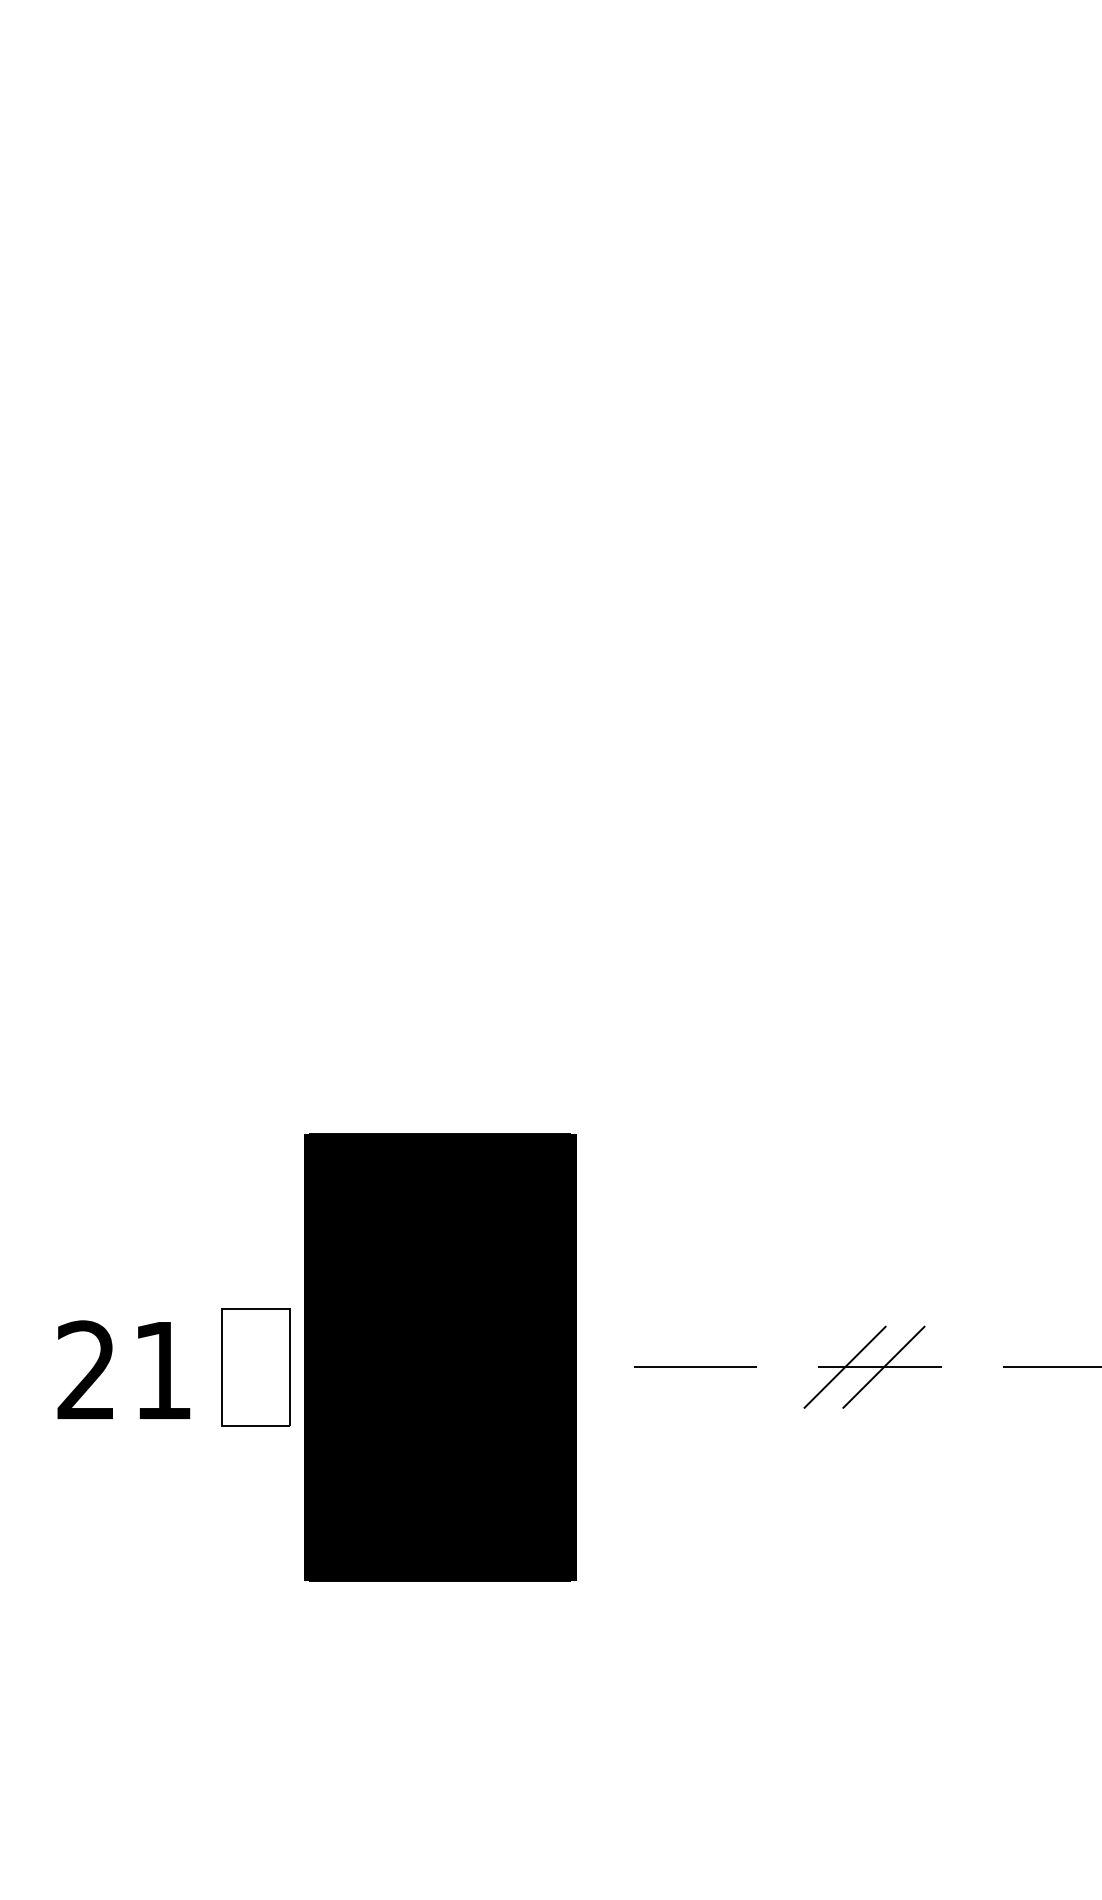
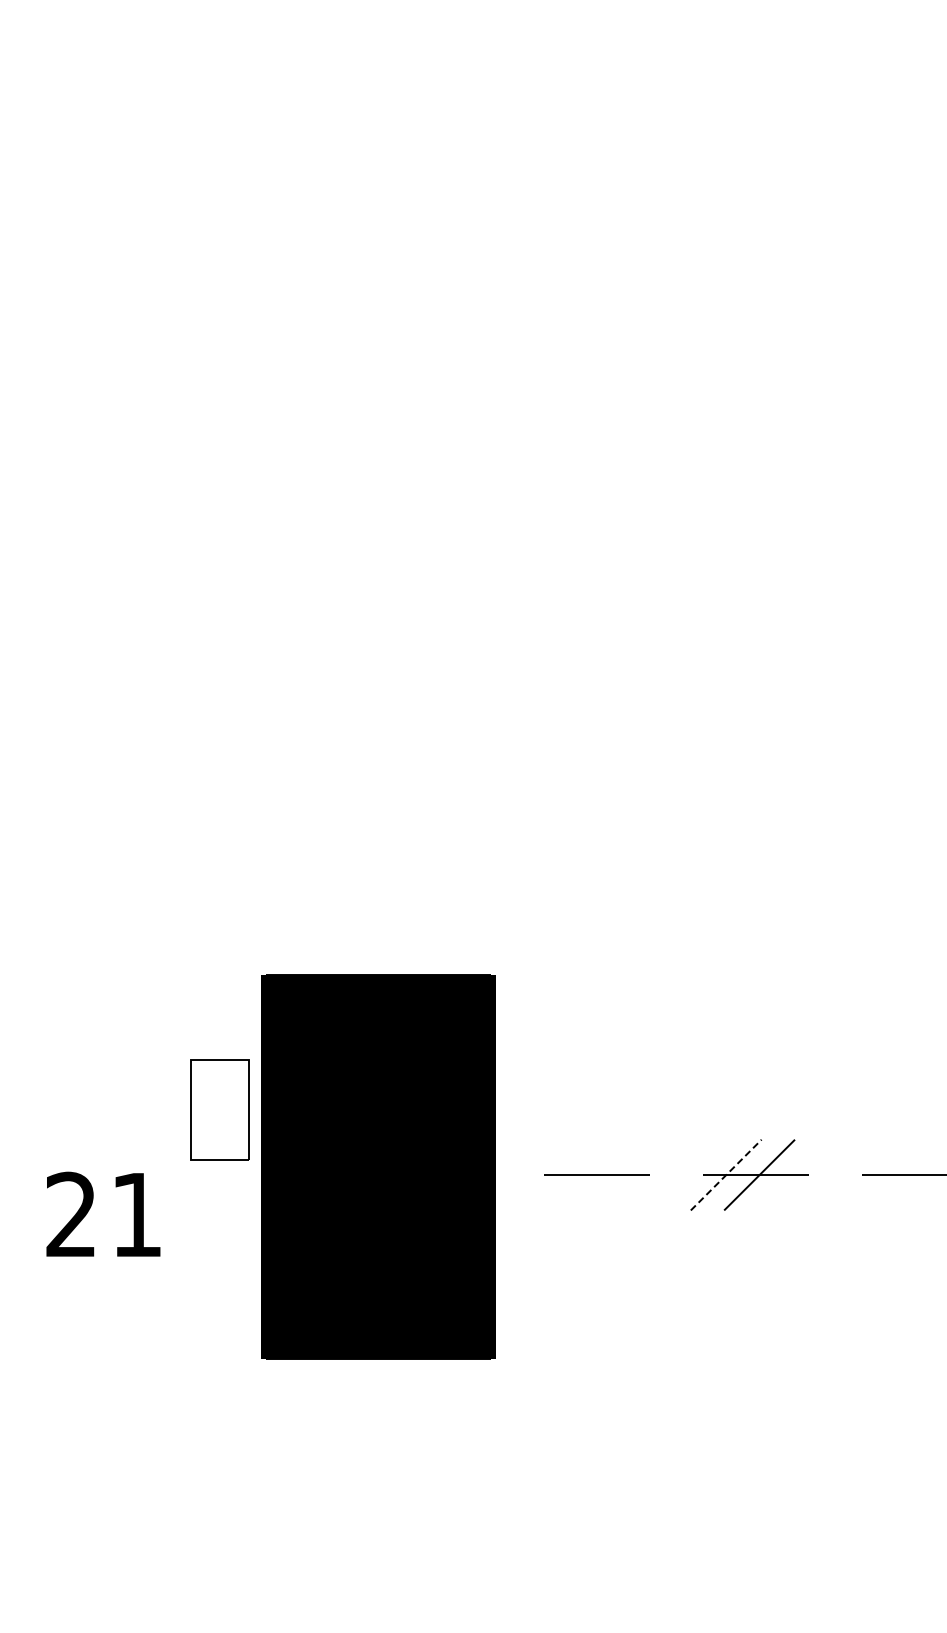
part: (255, 1366) -> (219, 1109), moved
line: (845, 1366) -> (726, 1174), solid -> dashed
text: (123, 1368) -> (103, 1213), moved

